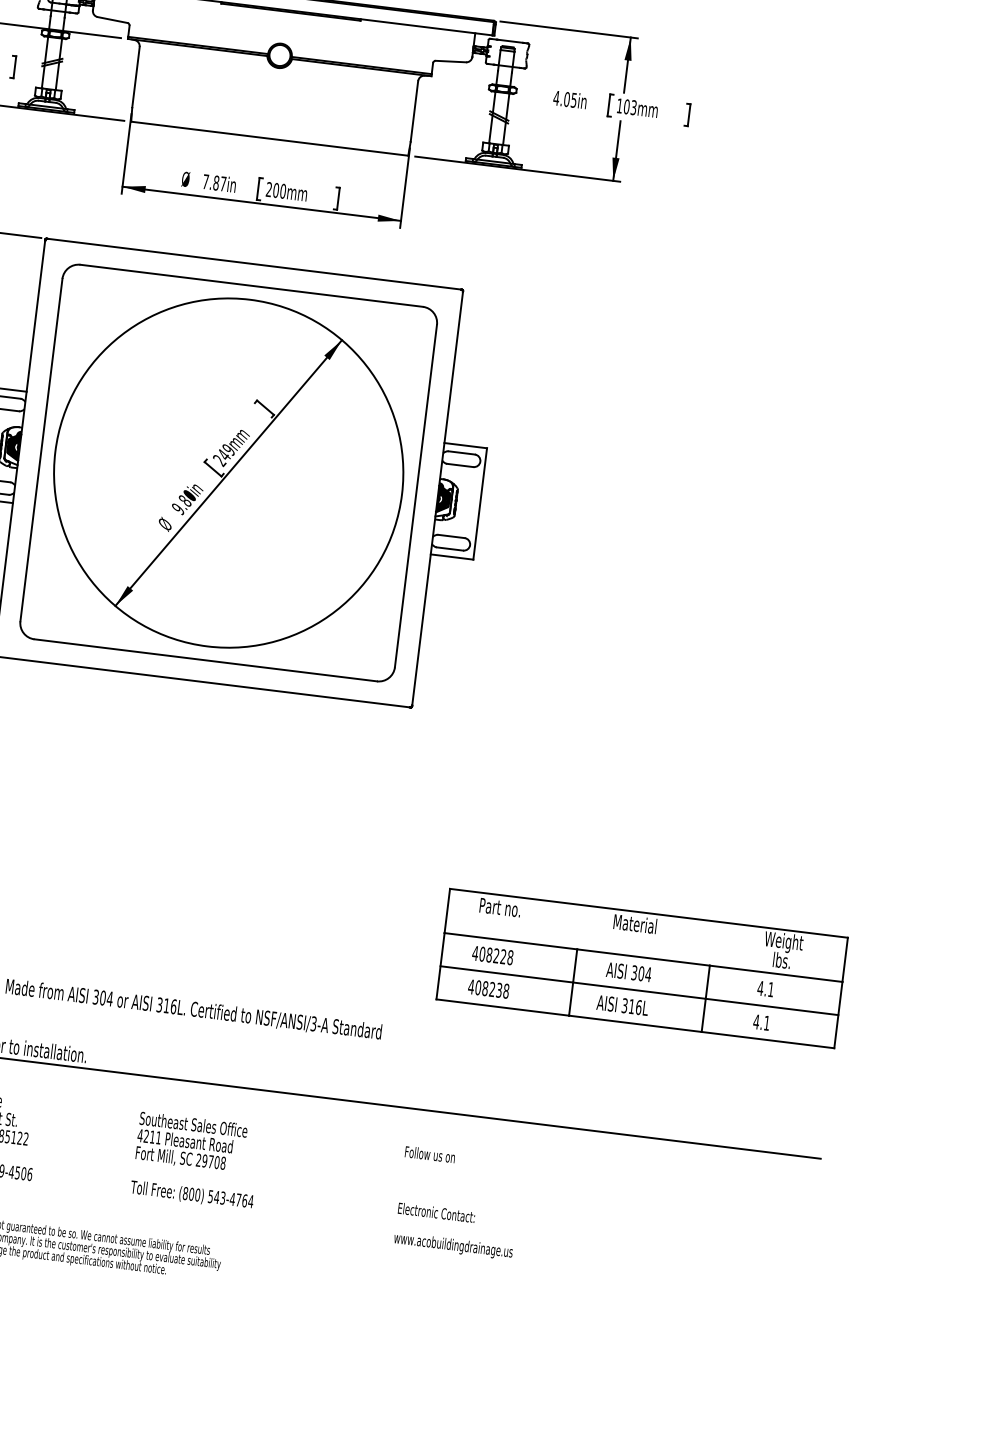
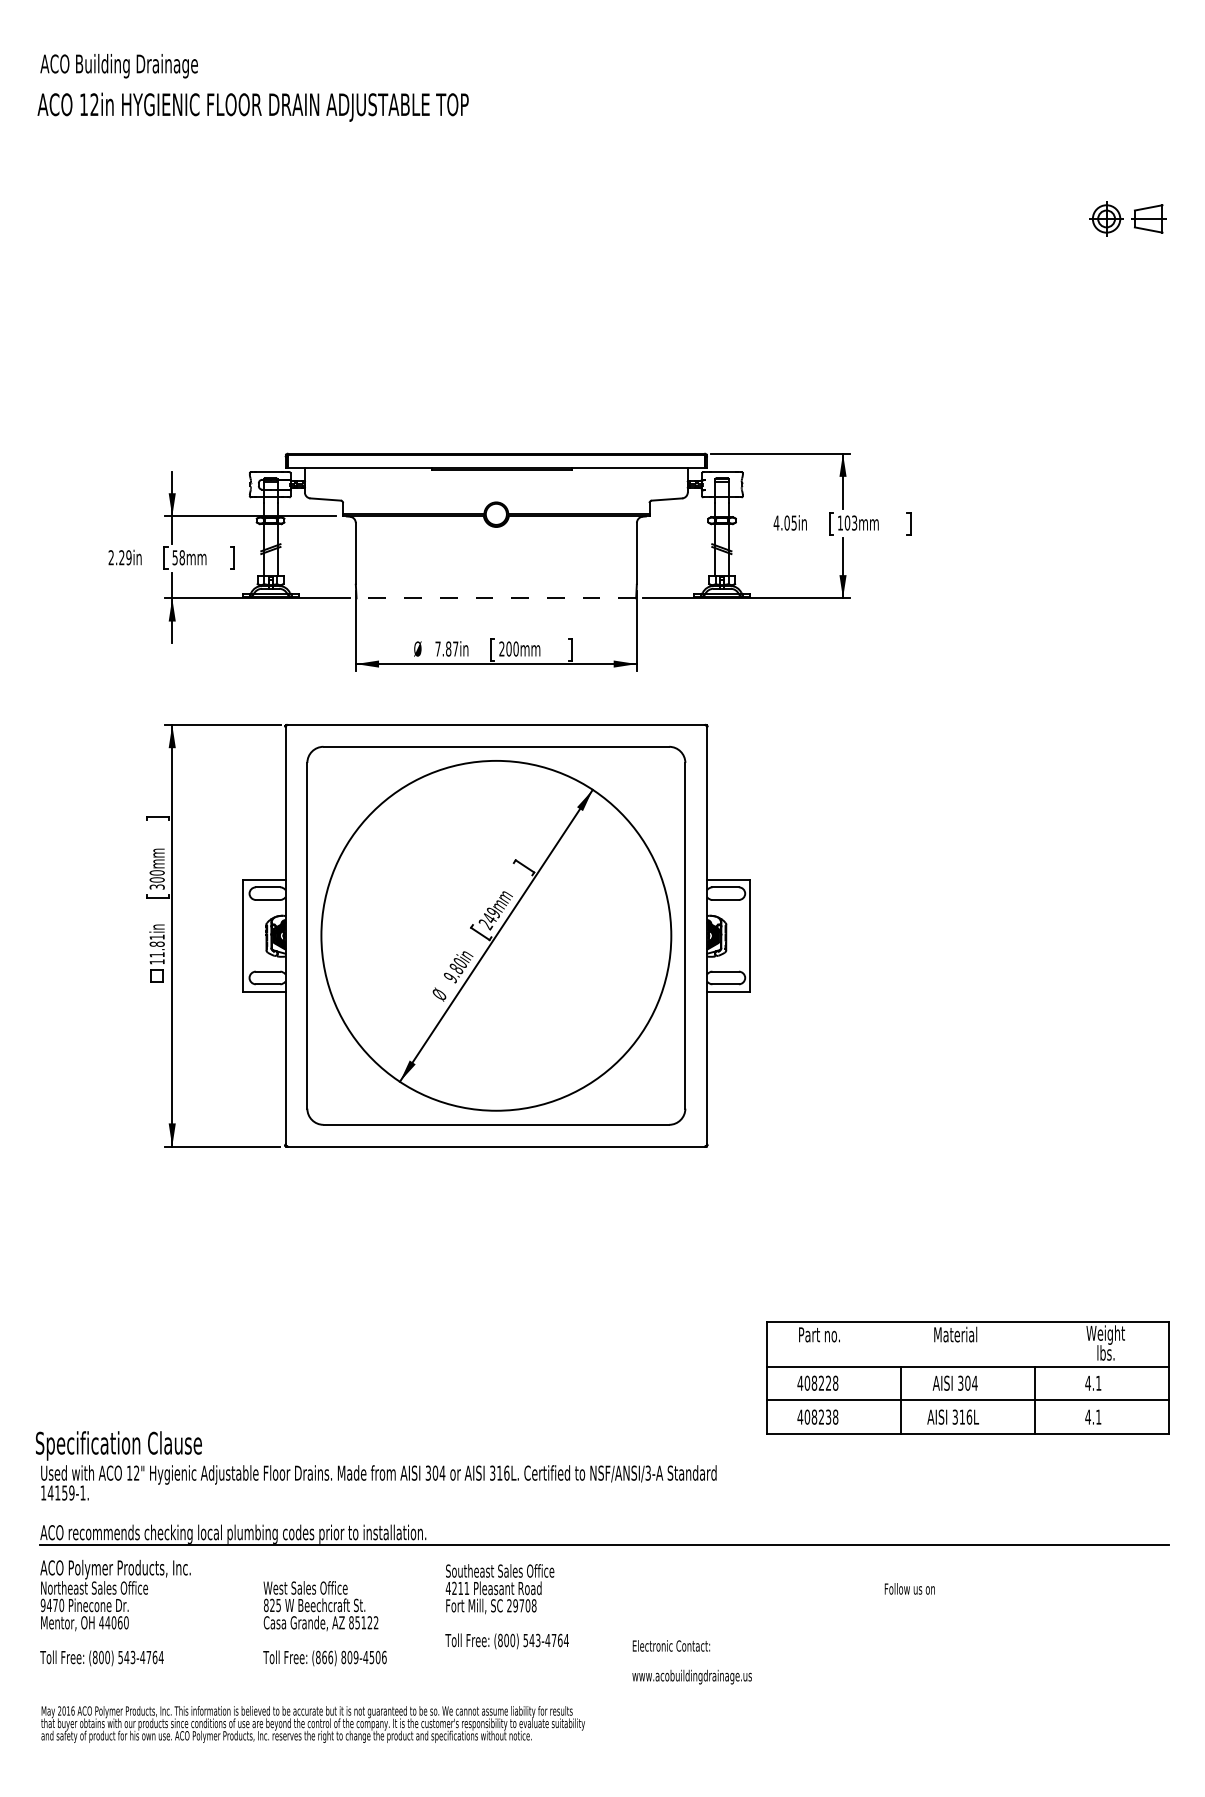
line: (269, 138) -> (496, 598), solid -> dashed
text: (429, 1154) -> (909, 1588), moved
text: (195, 1160) -> (506, 1606), moved
text: (454, 1231) -> (691, 1662), moved

